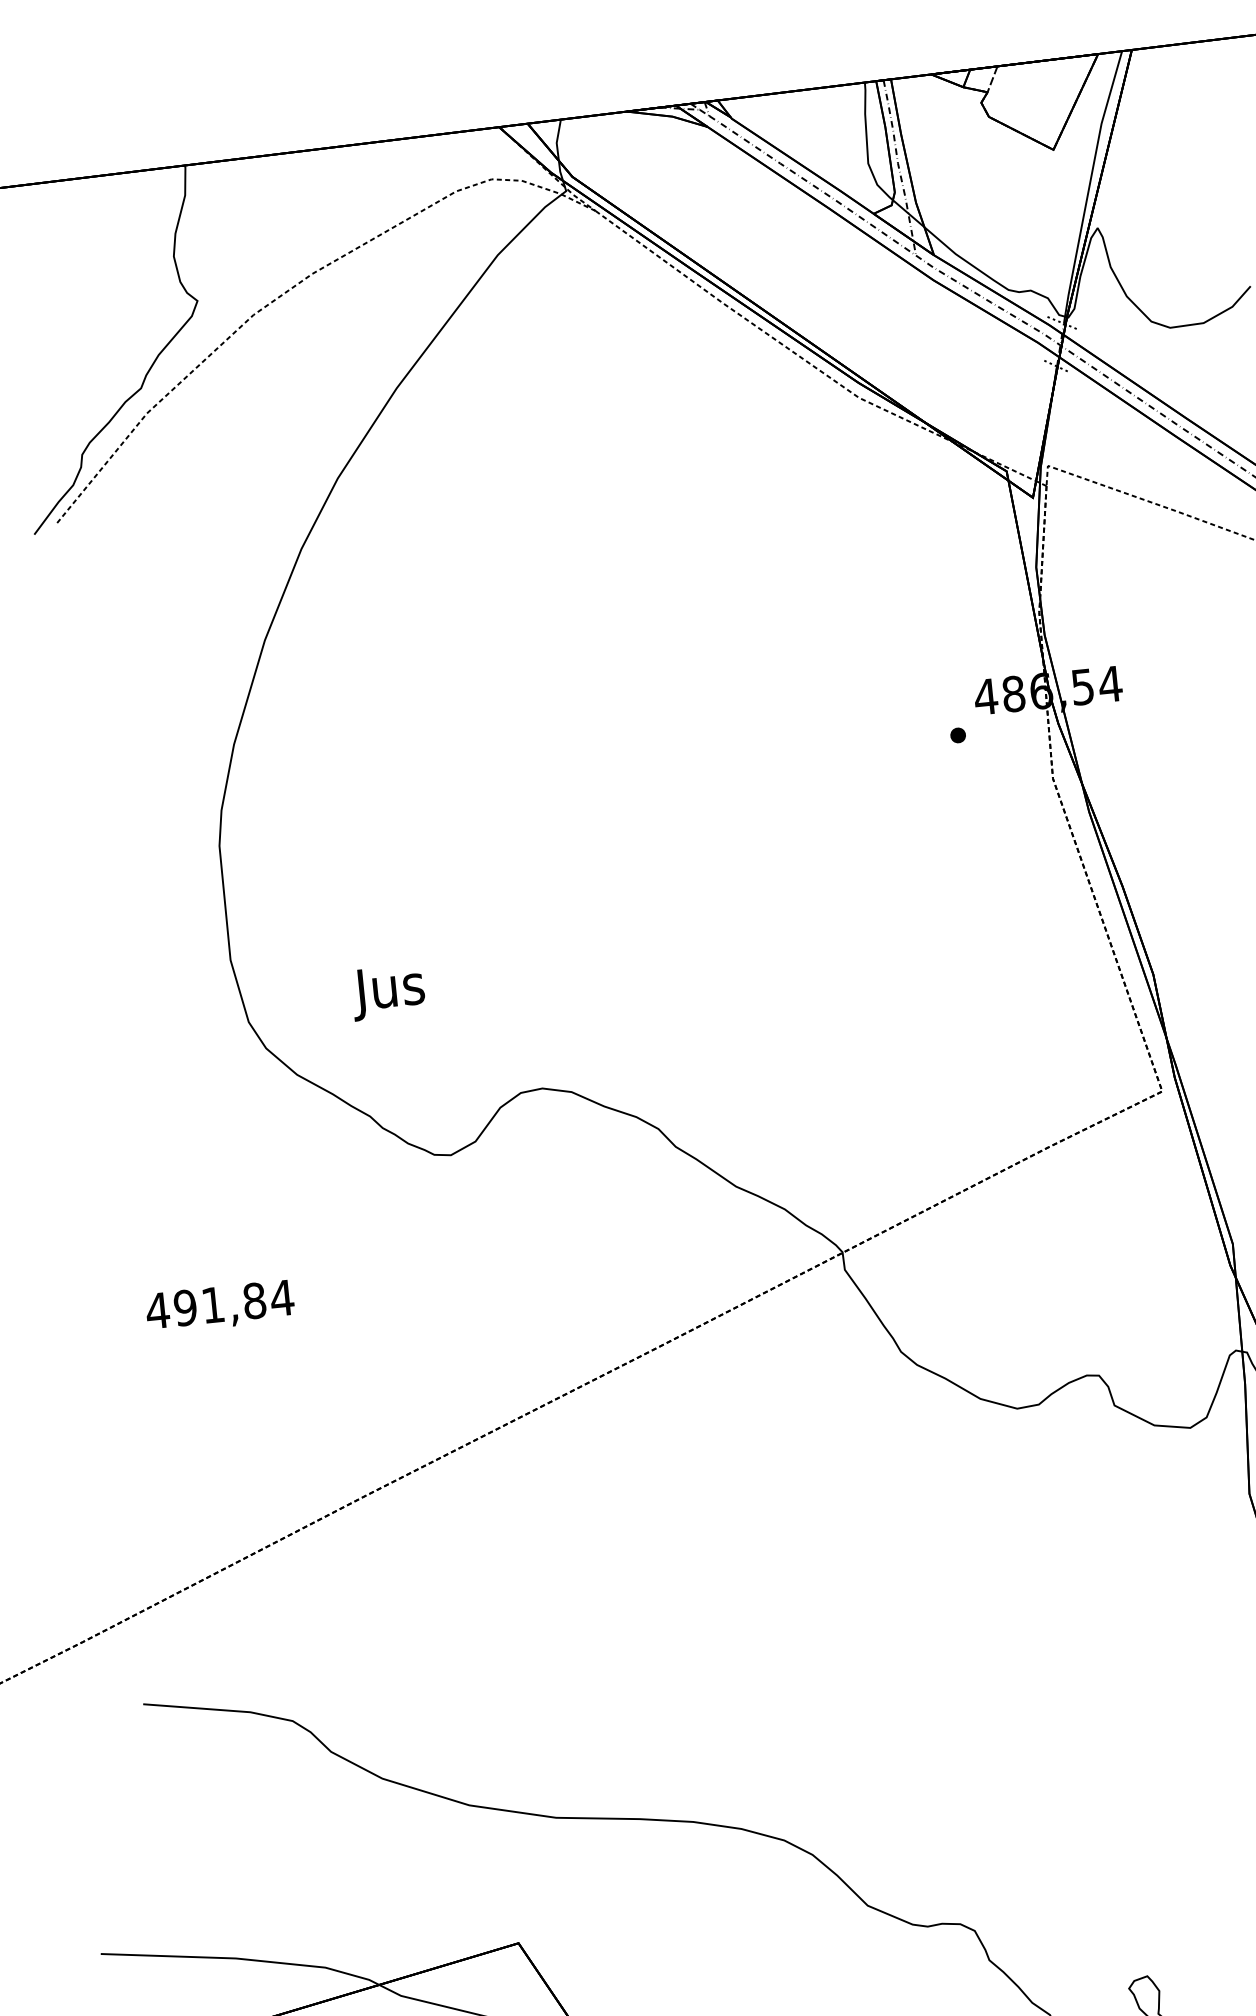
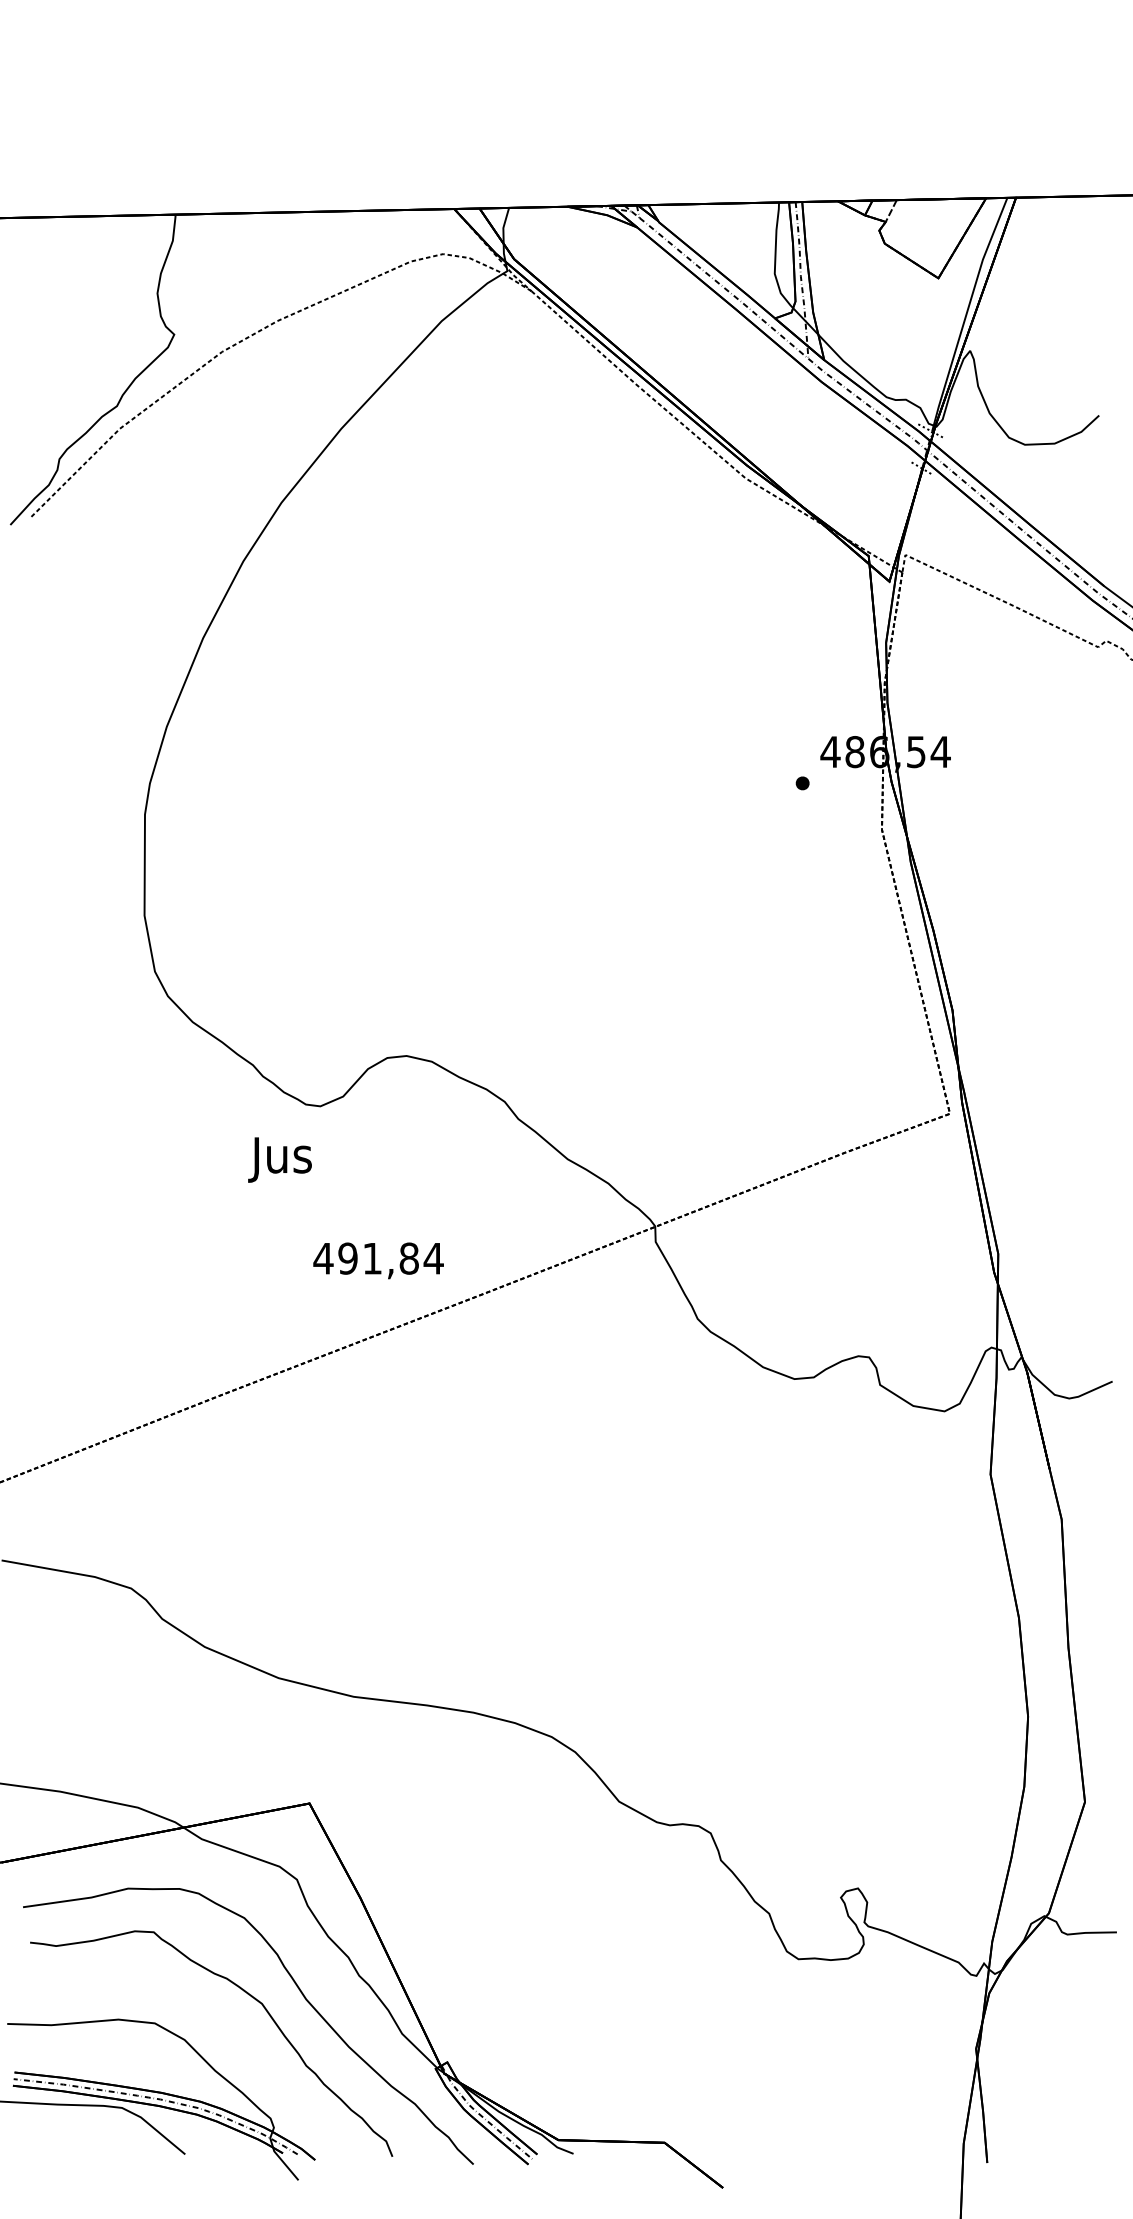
text: (387, 991) -> (279, 1159), moved
text: (220, 1306) -> (378, 1260), moved

